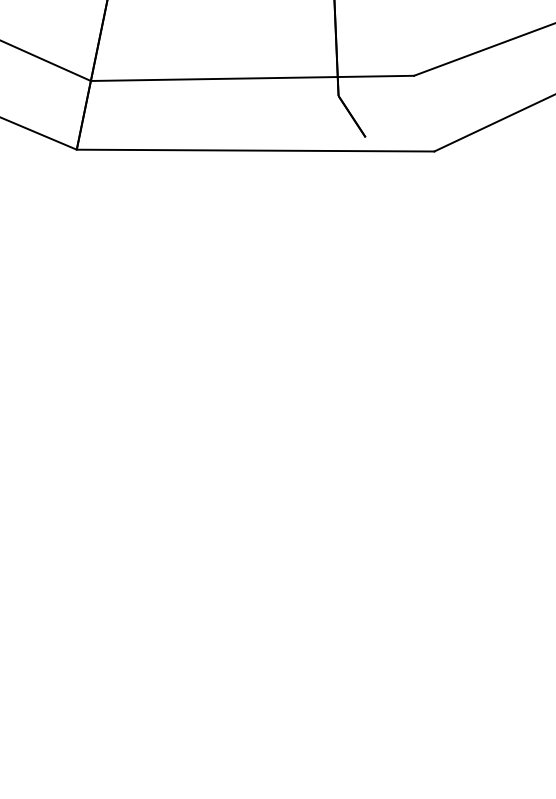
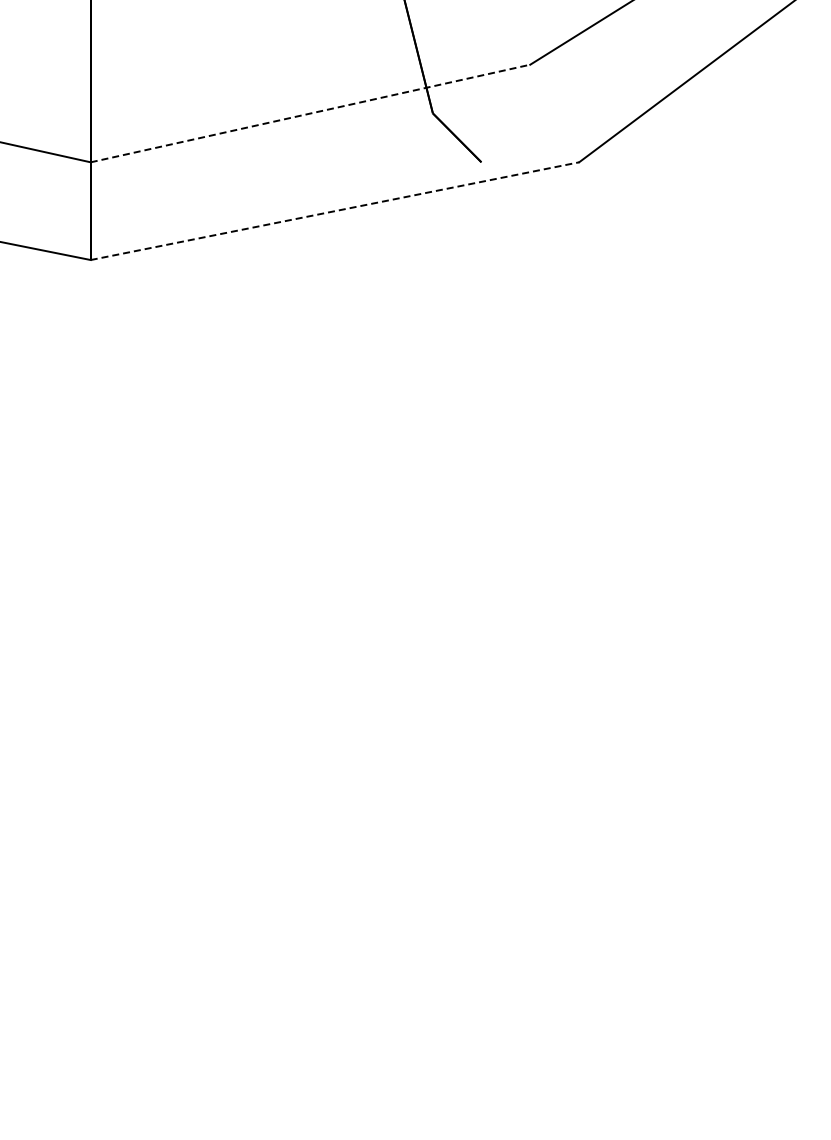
line: (252, 78) -> (310, 113), solid -> dashed
line: (255, 150) -> (335, 211), solid -> dashed

